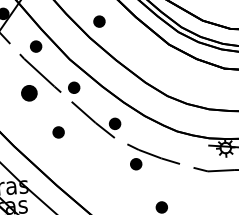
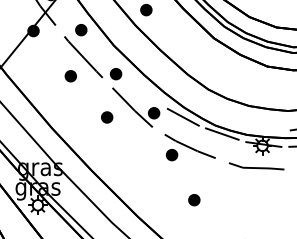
part: (28, 93) -> (70, 76), size x0.71
line: (143, 124) -> (182, 116), added
part: (58, 132) -> (107, 117), moved
line: (184, 138) -> (222, 133), added

